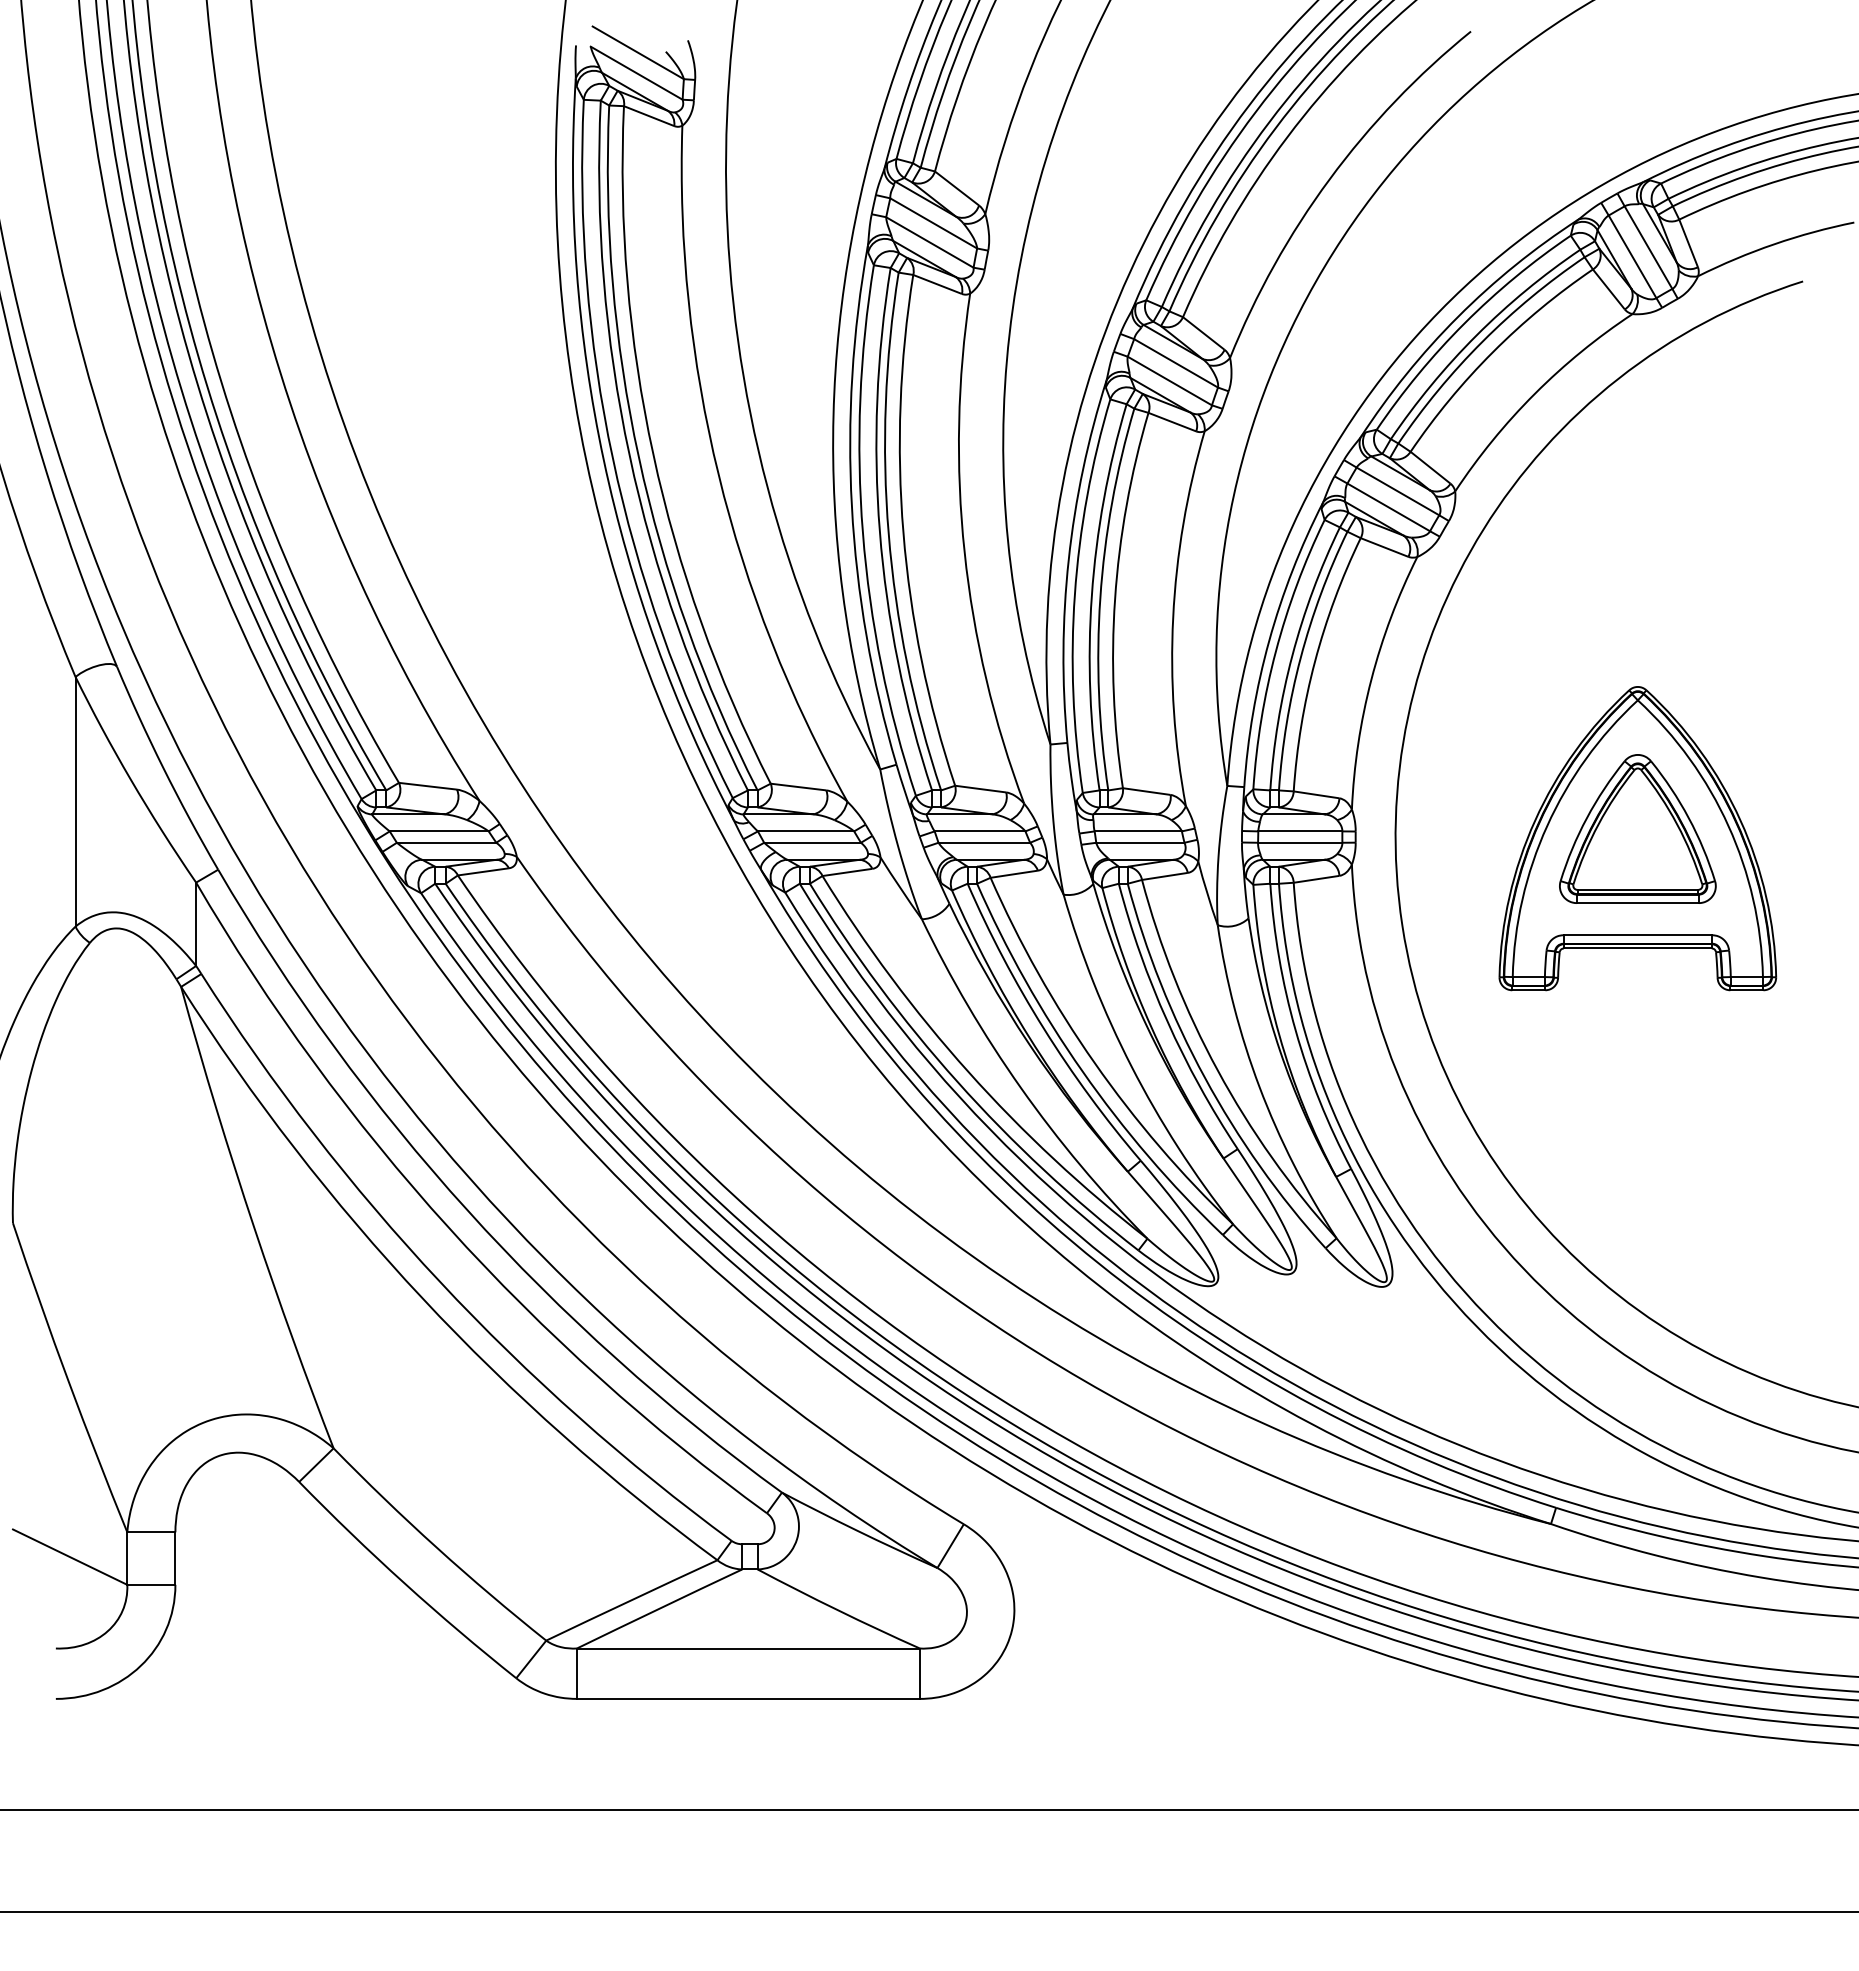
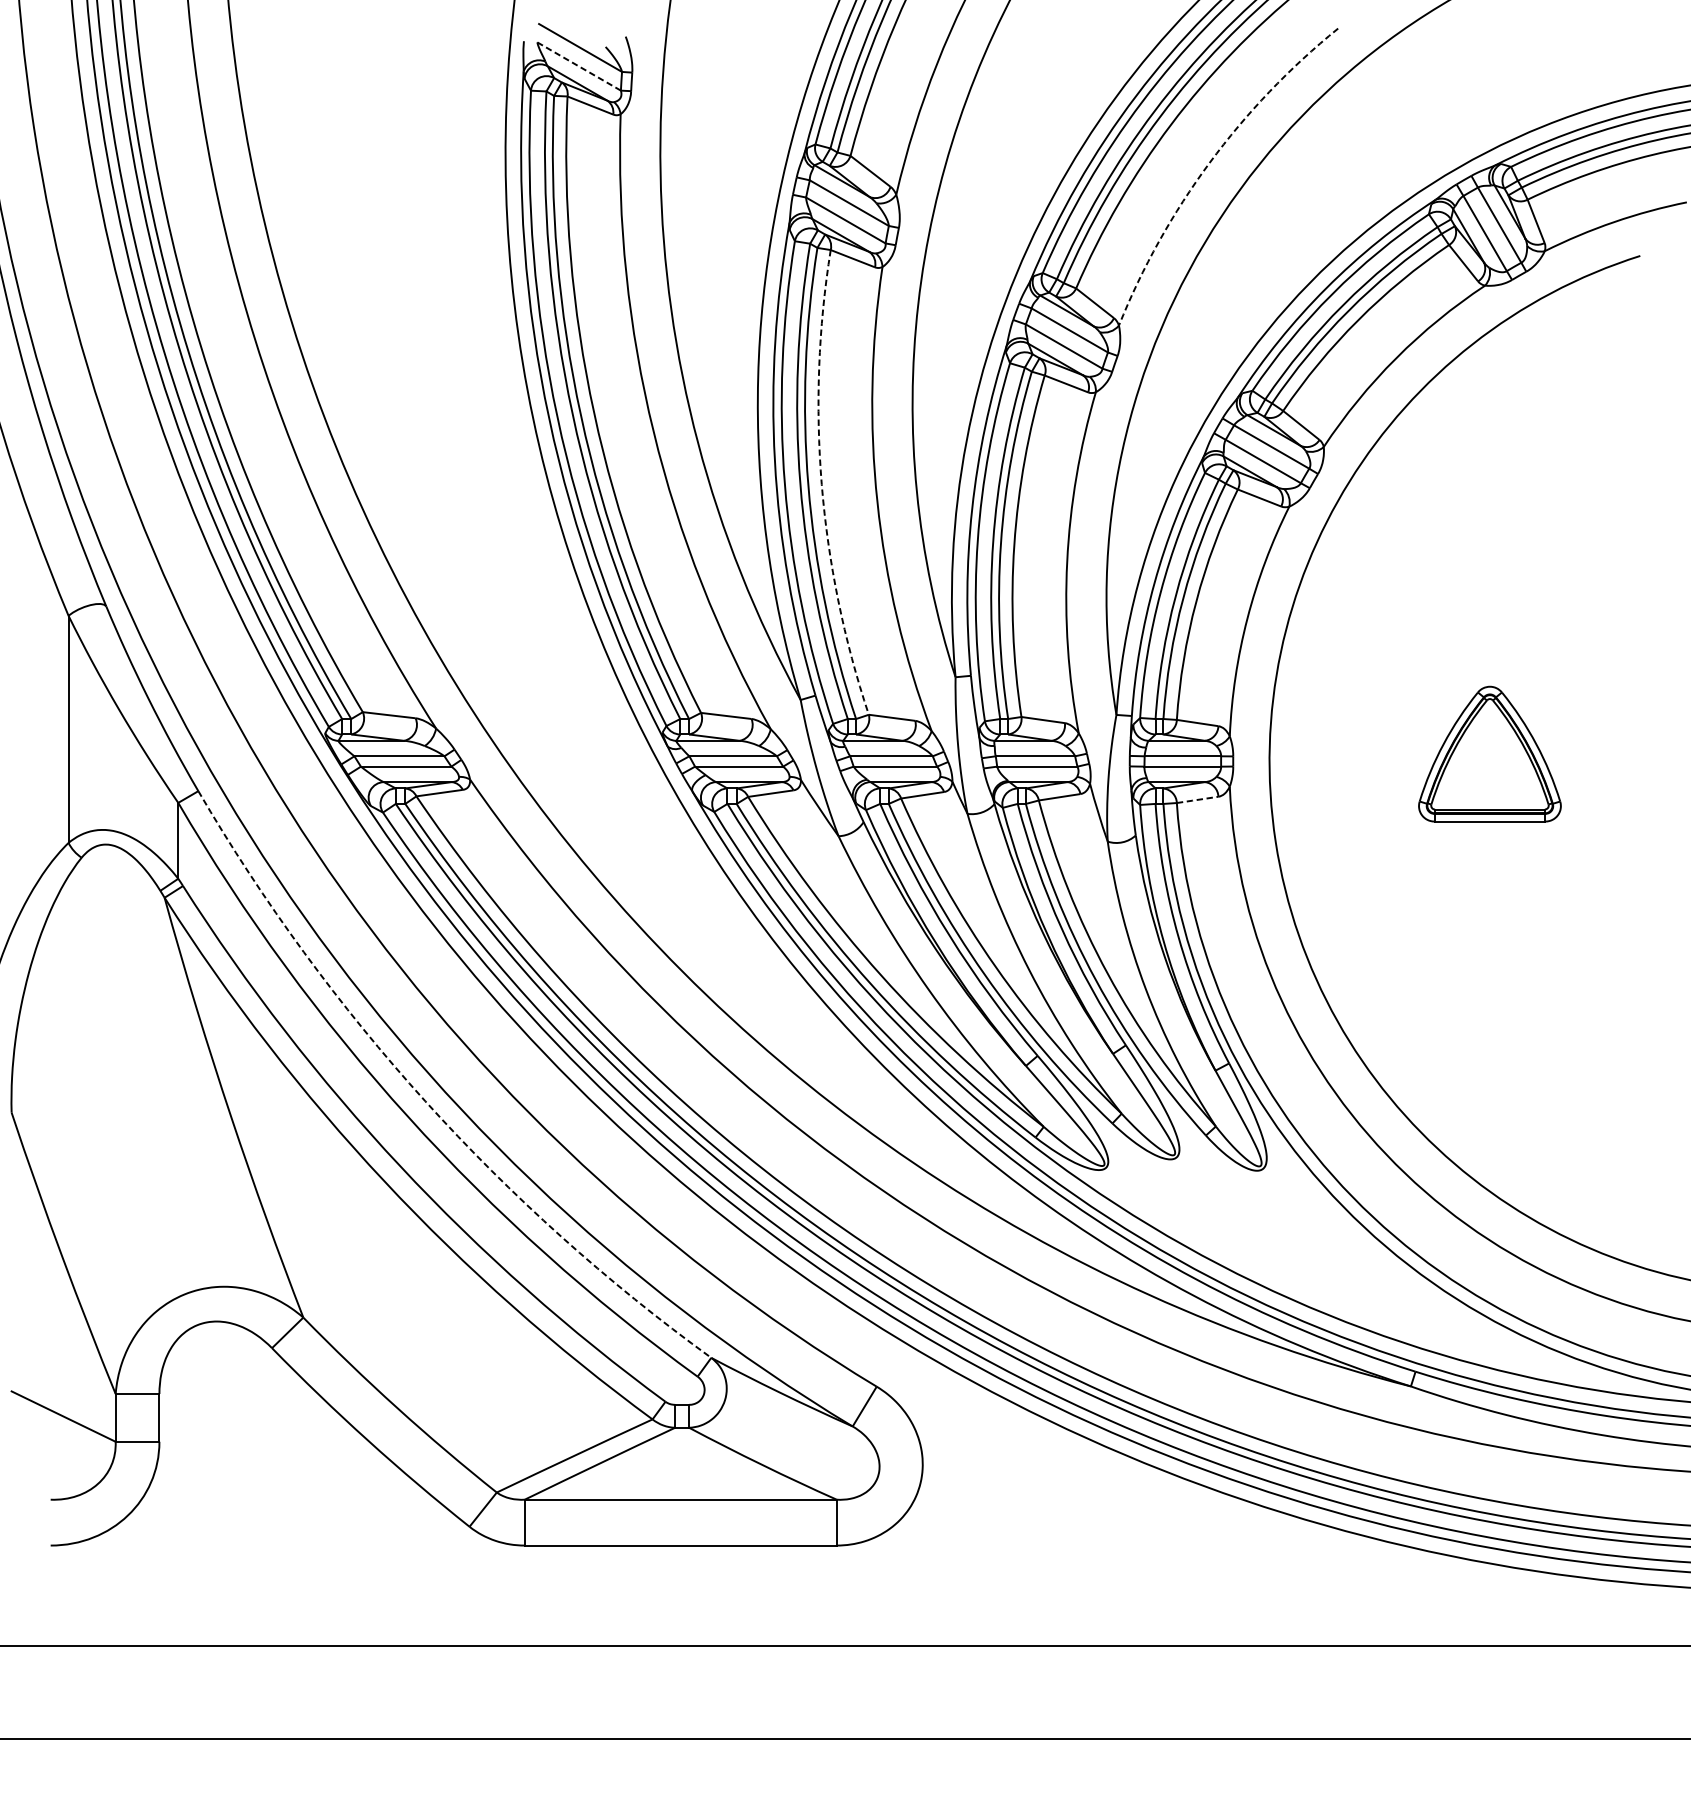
line: (636, 72) -> (578, 65), solid -> dashed
arc: (1329, 179) -> (1209, 163), solid -> dashed
arc: (903, 532) -> (821, 484), solid -> dashed
part: (1637, 838) -> (1489, 762), removed
line: (1316, 879) -> (1197, 800), solid -> dashed
arc: (467, 1210) -> (425, 1101), solid -> dashed

